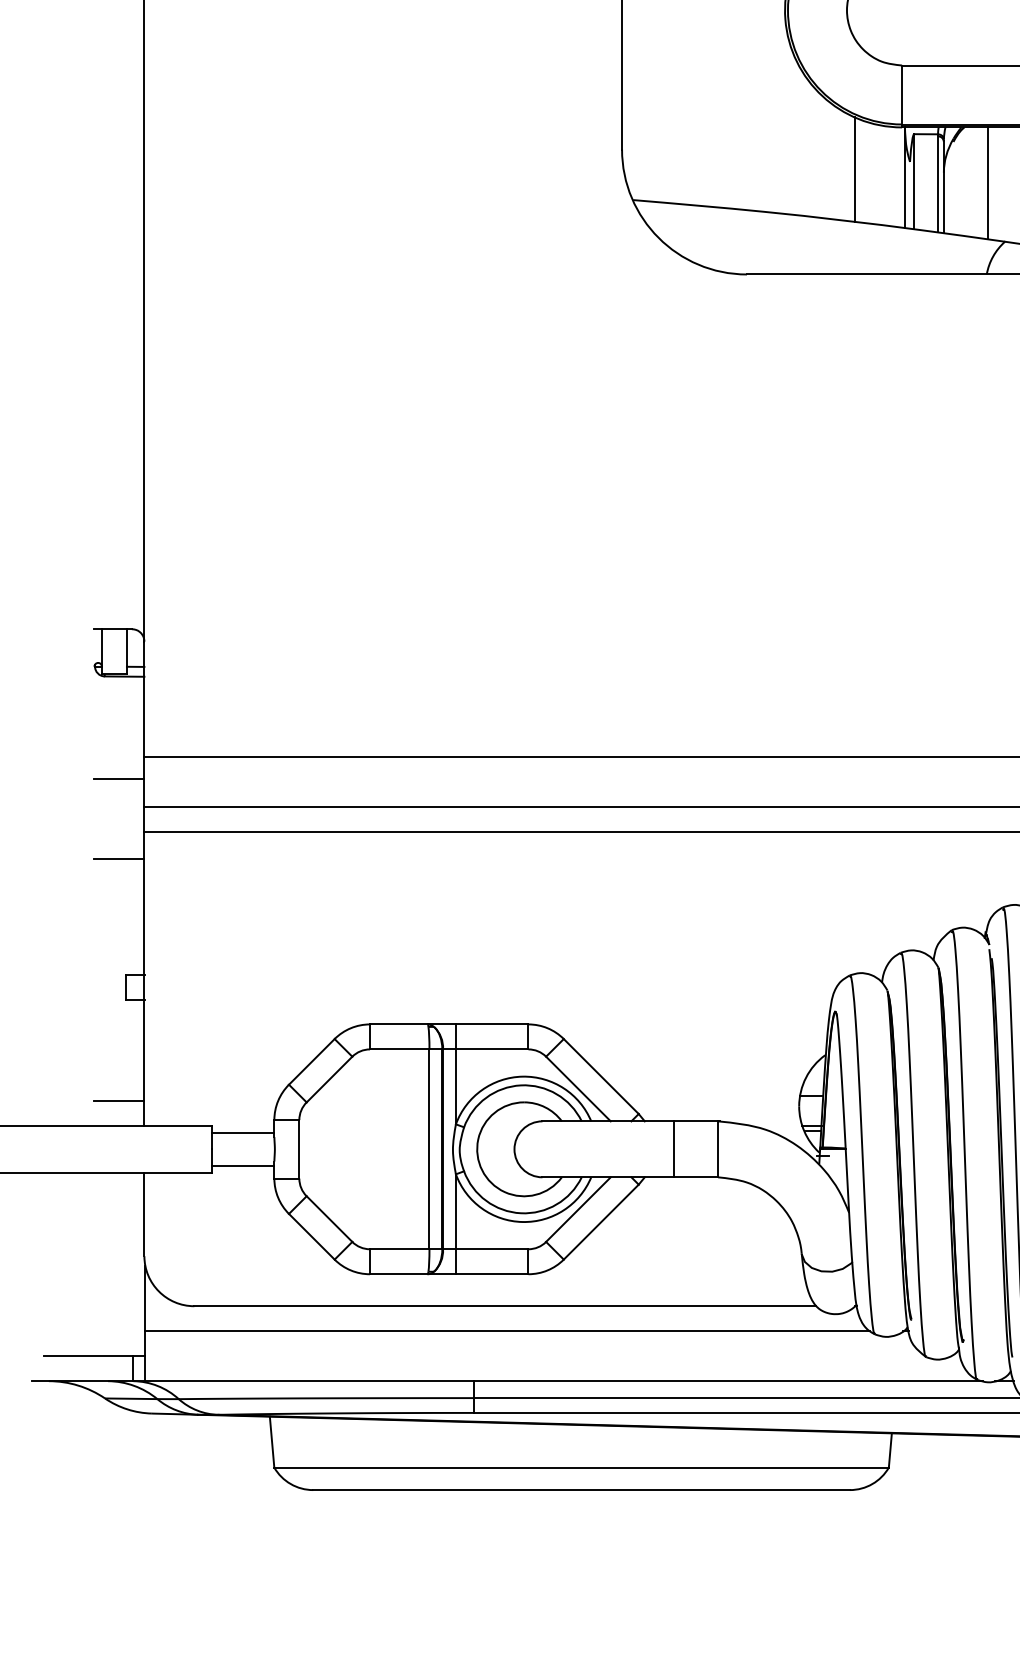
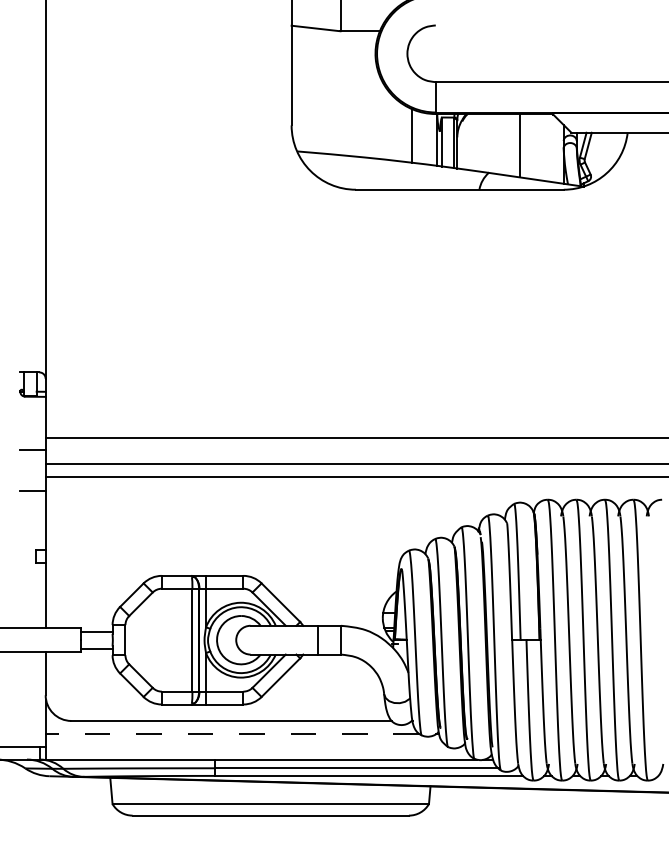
line: (988, 182) -> (480, 142), removed
line: (118, 1101) -> (32, 615), removed
line: (507, 1330) -> (232, 733), solid -> dashed

